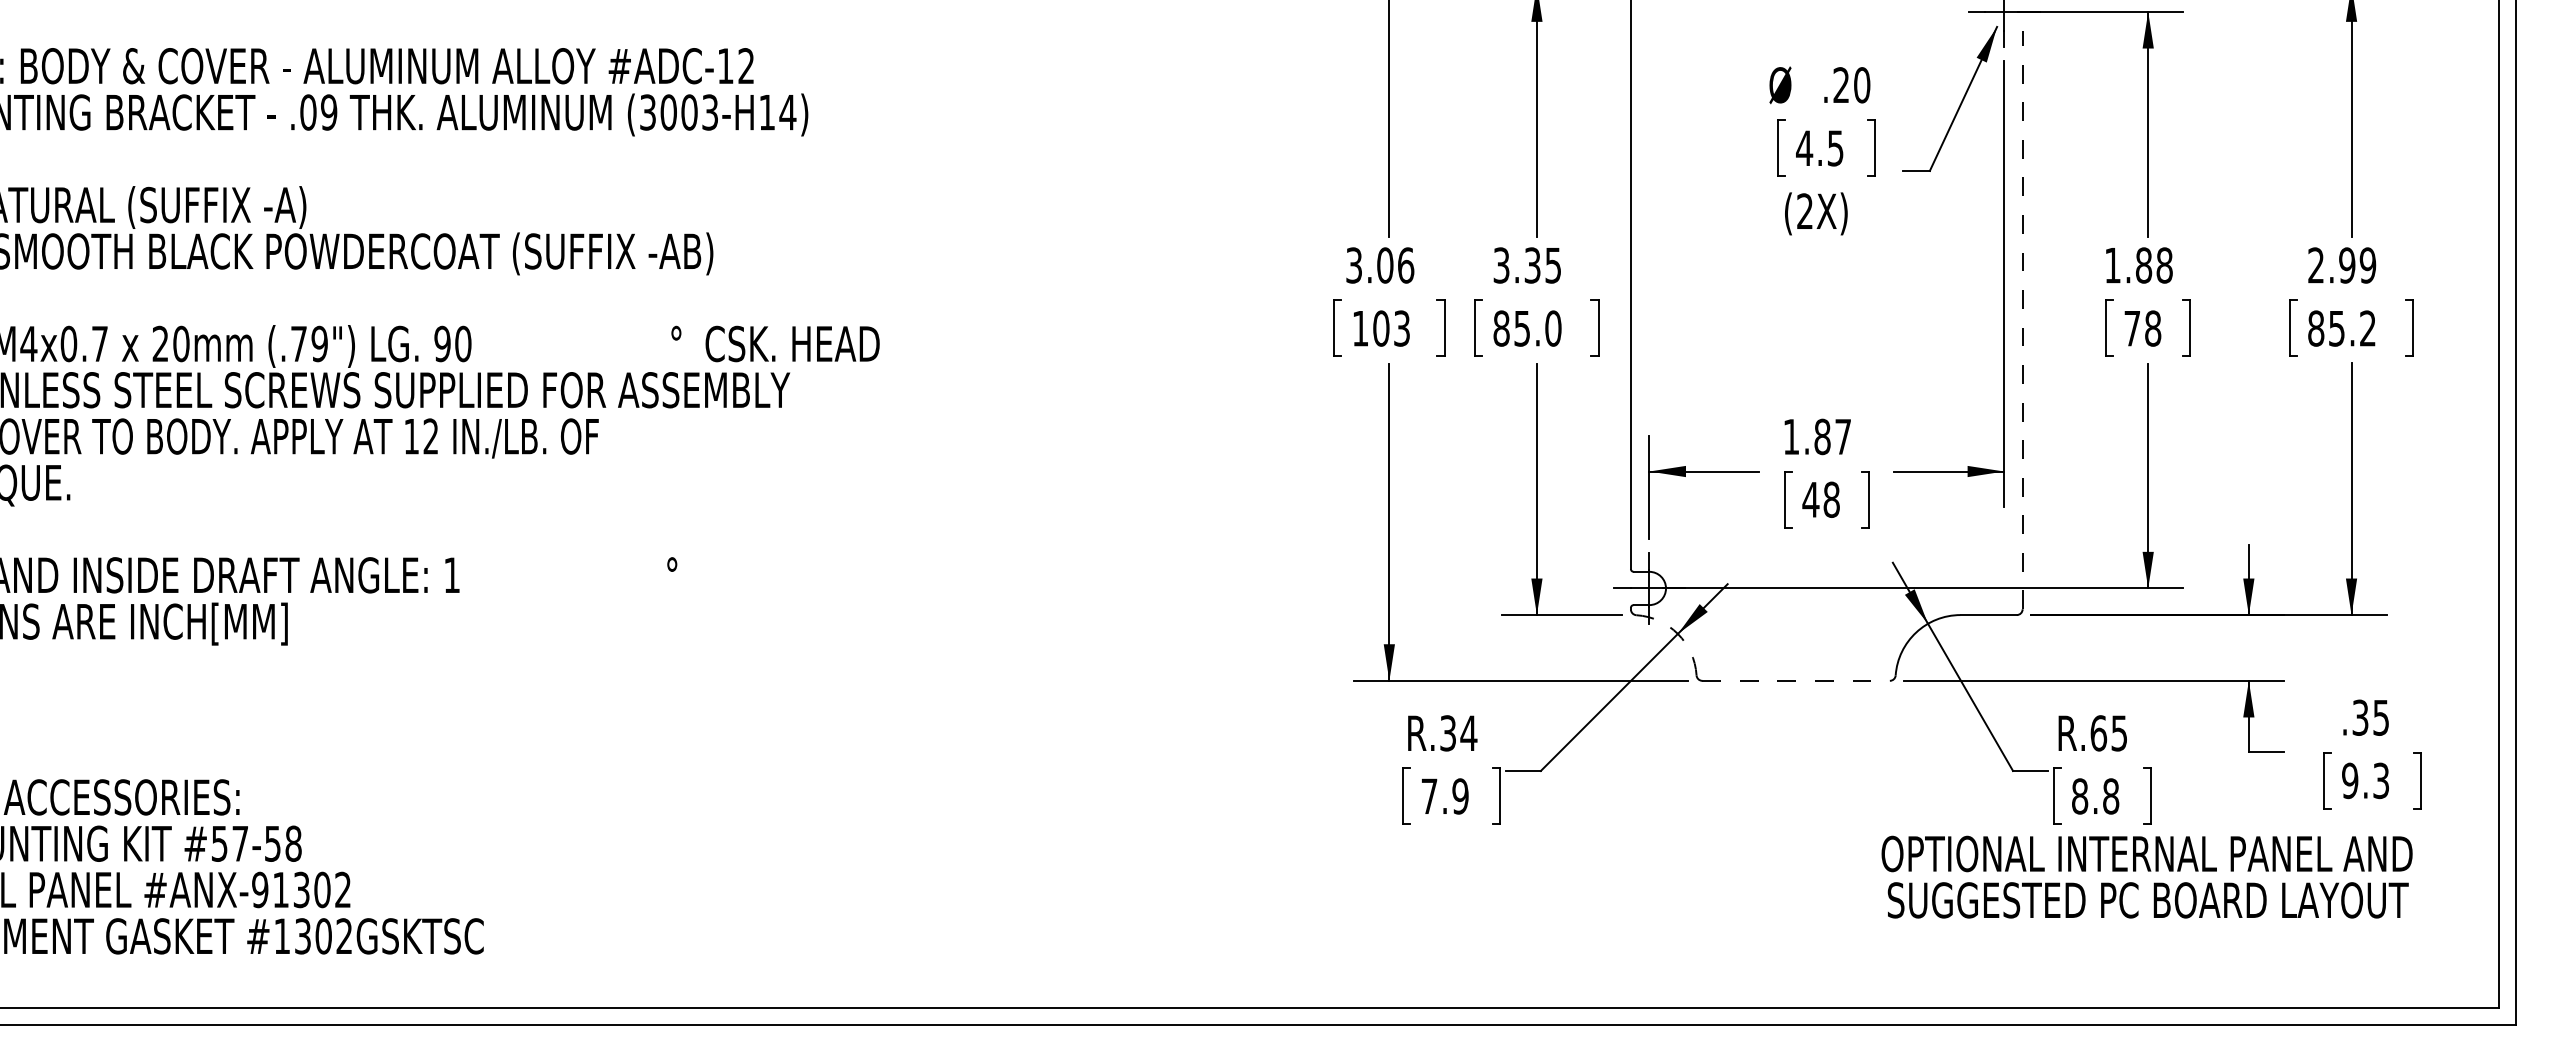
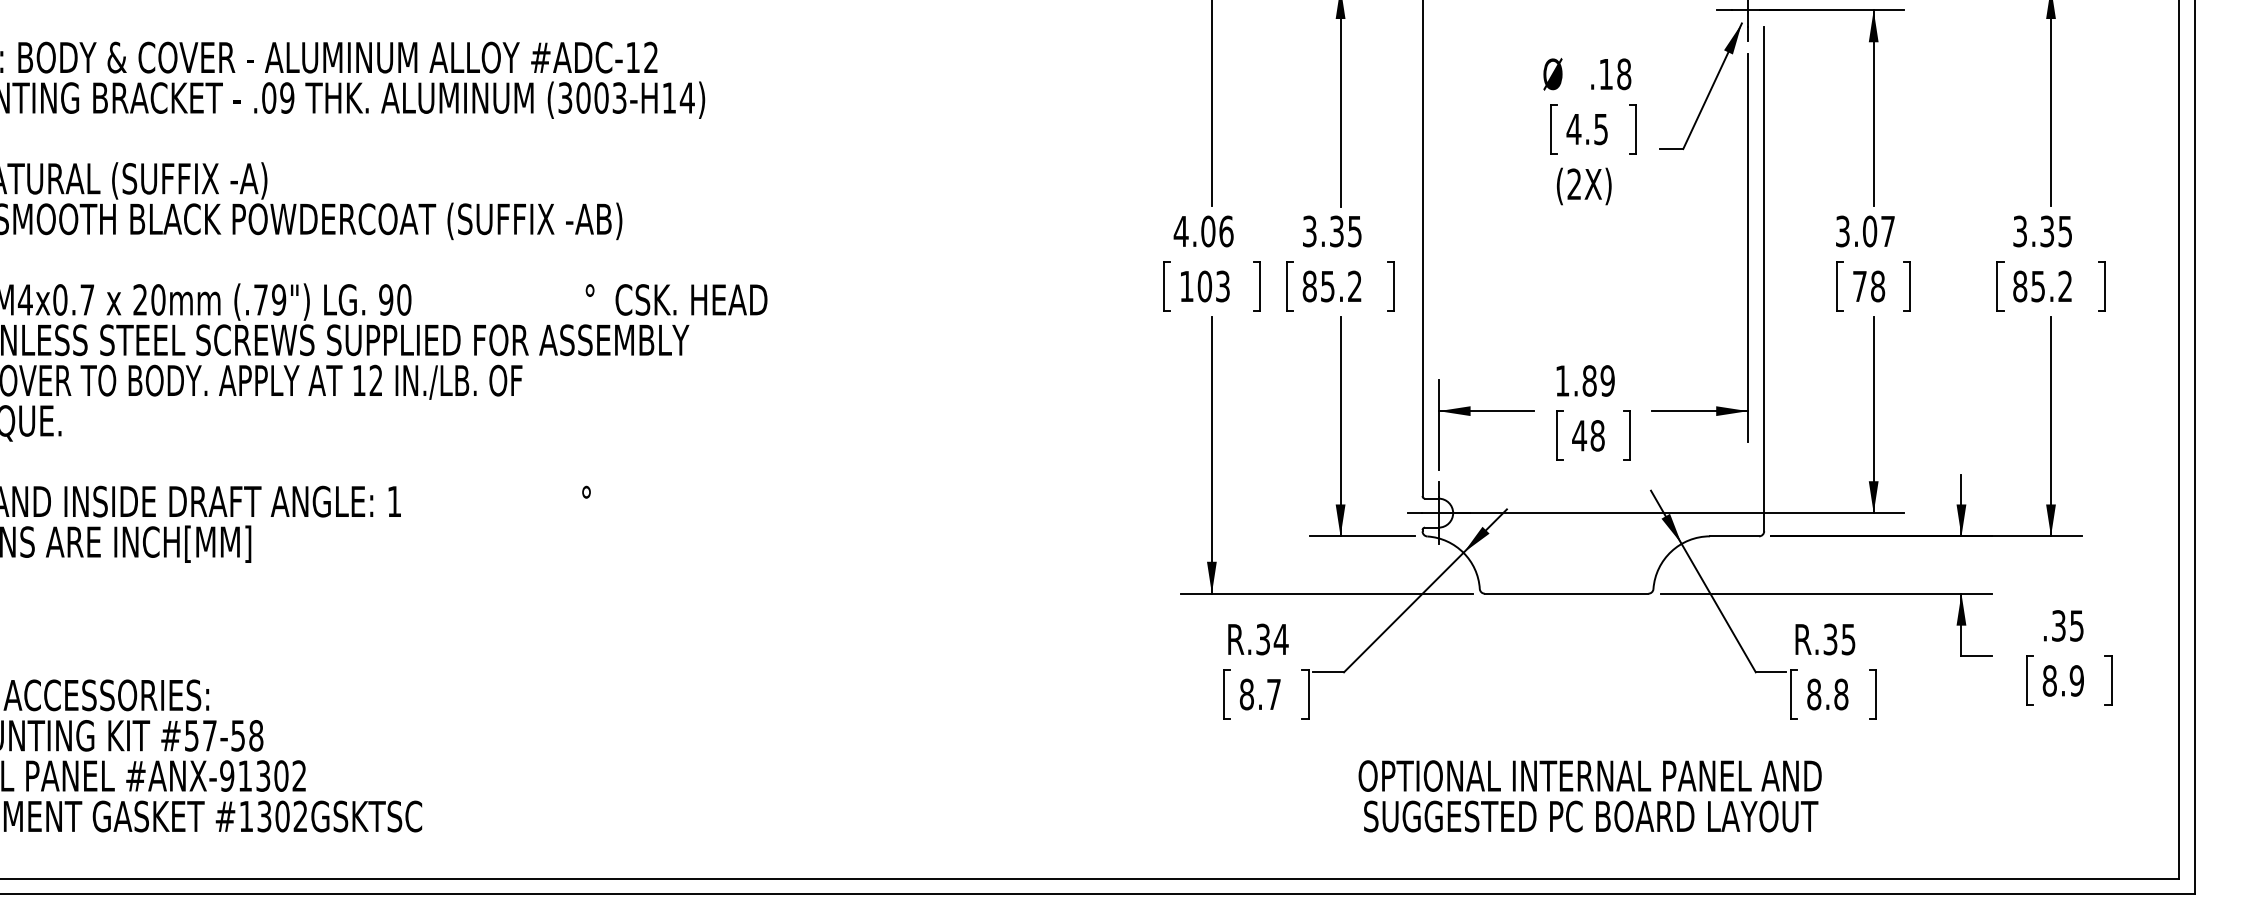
text: (1851, 85) -> (1614, 74), .20 -> .18
text: (1353, 265) -> (1180, 231), 3.06 -> 4.06
text: (2138, 265) -> (1865, 231), 1.88 -> 3.07
text: (2342, 265) -> (2043, 231), 2.99 -> 3.35
line: (2022, 320) -> (1764, 279), dashed -> solid
text: (1553, 328) -> (1355, 286), 85.0 -> 85.2
text: (1843, 436) -> (1607, 380), 1.87 -> 1.89
arc: (1677, 633) -> (1463, 552), dashed -> solid
line: (1796, 680) -> (1566, 593), dashed -> solid
text: (2098, 733) -> (1830, 639), R.65 -> R.35
text: (2365, 780) -> (2063, 680), 9.3 -> 8.9
text: (1444, 796) -> (1259, 694), 7.9 -> 8.7
text: (2146, 876) -> (1589, 795), moved

